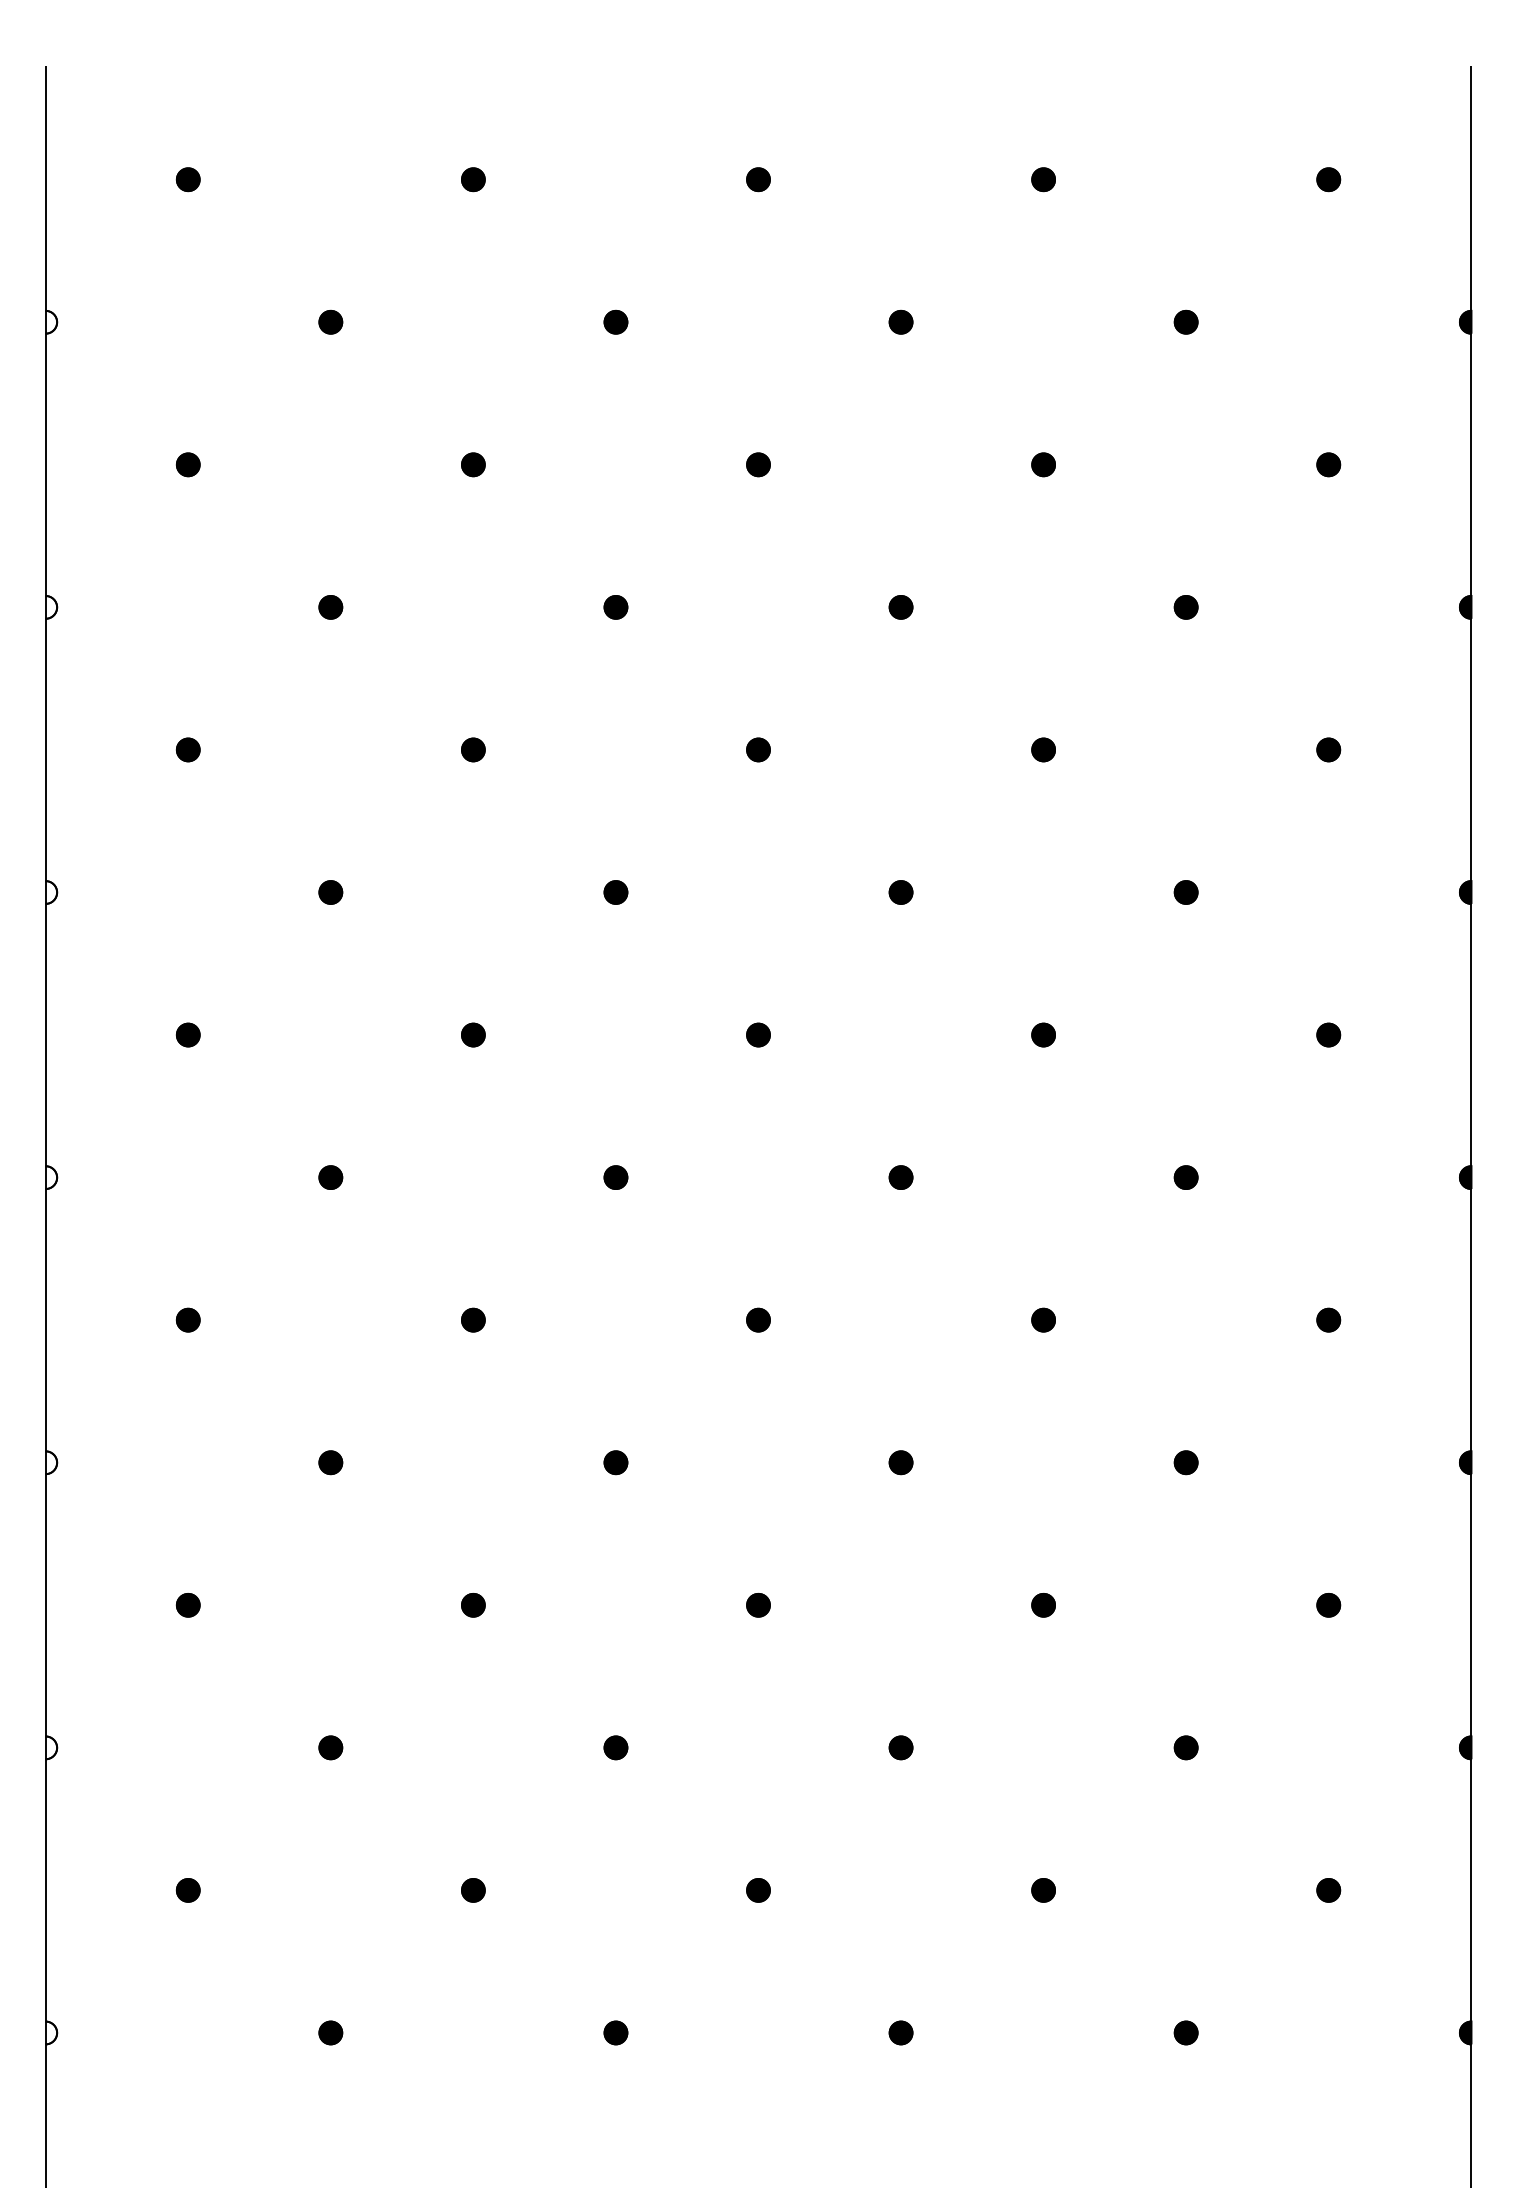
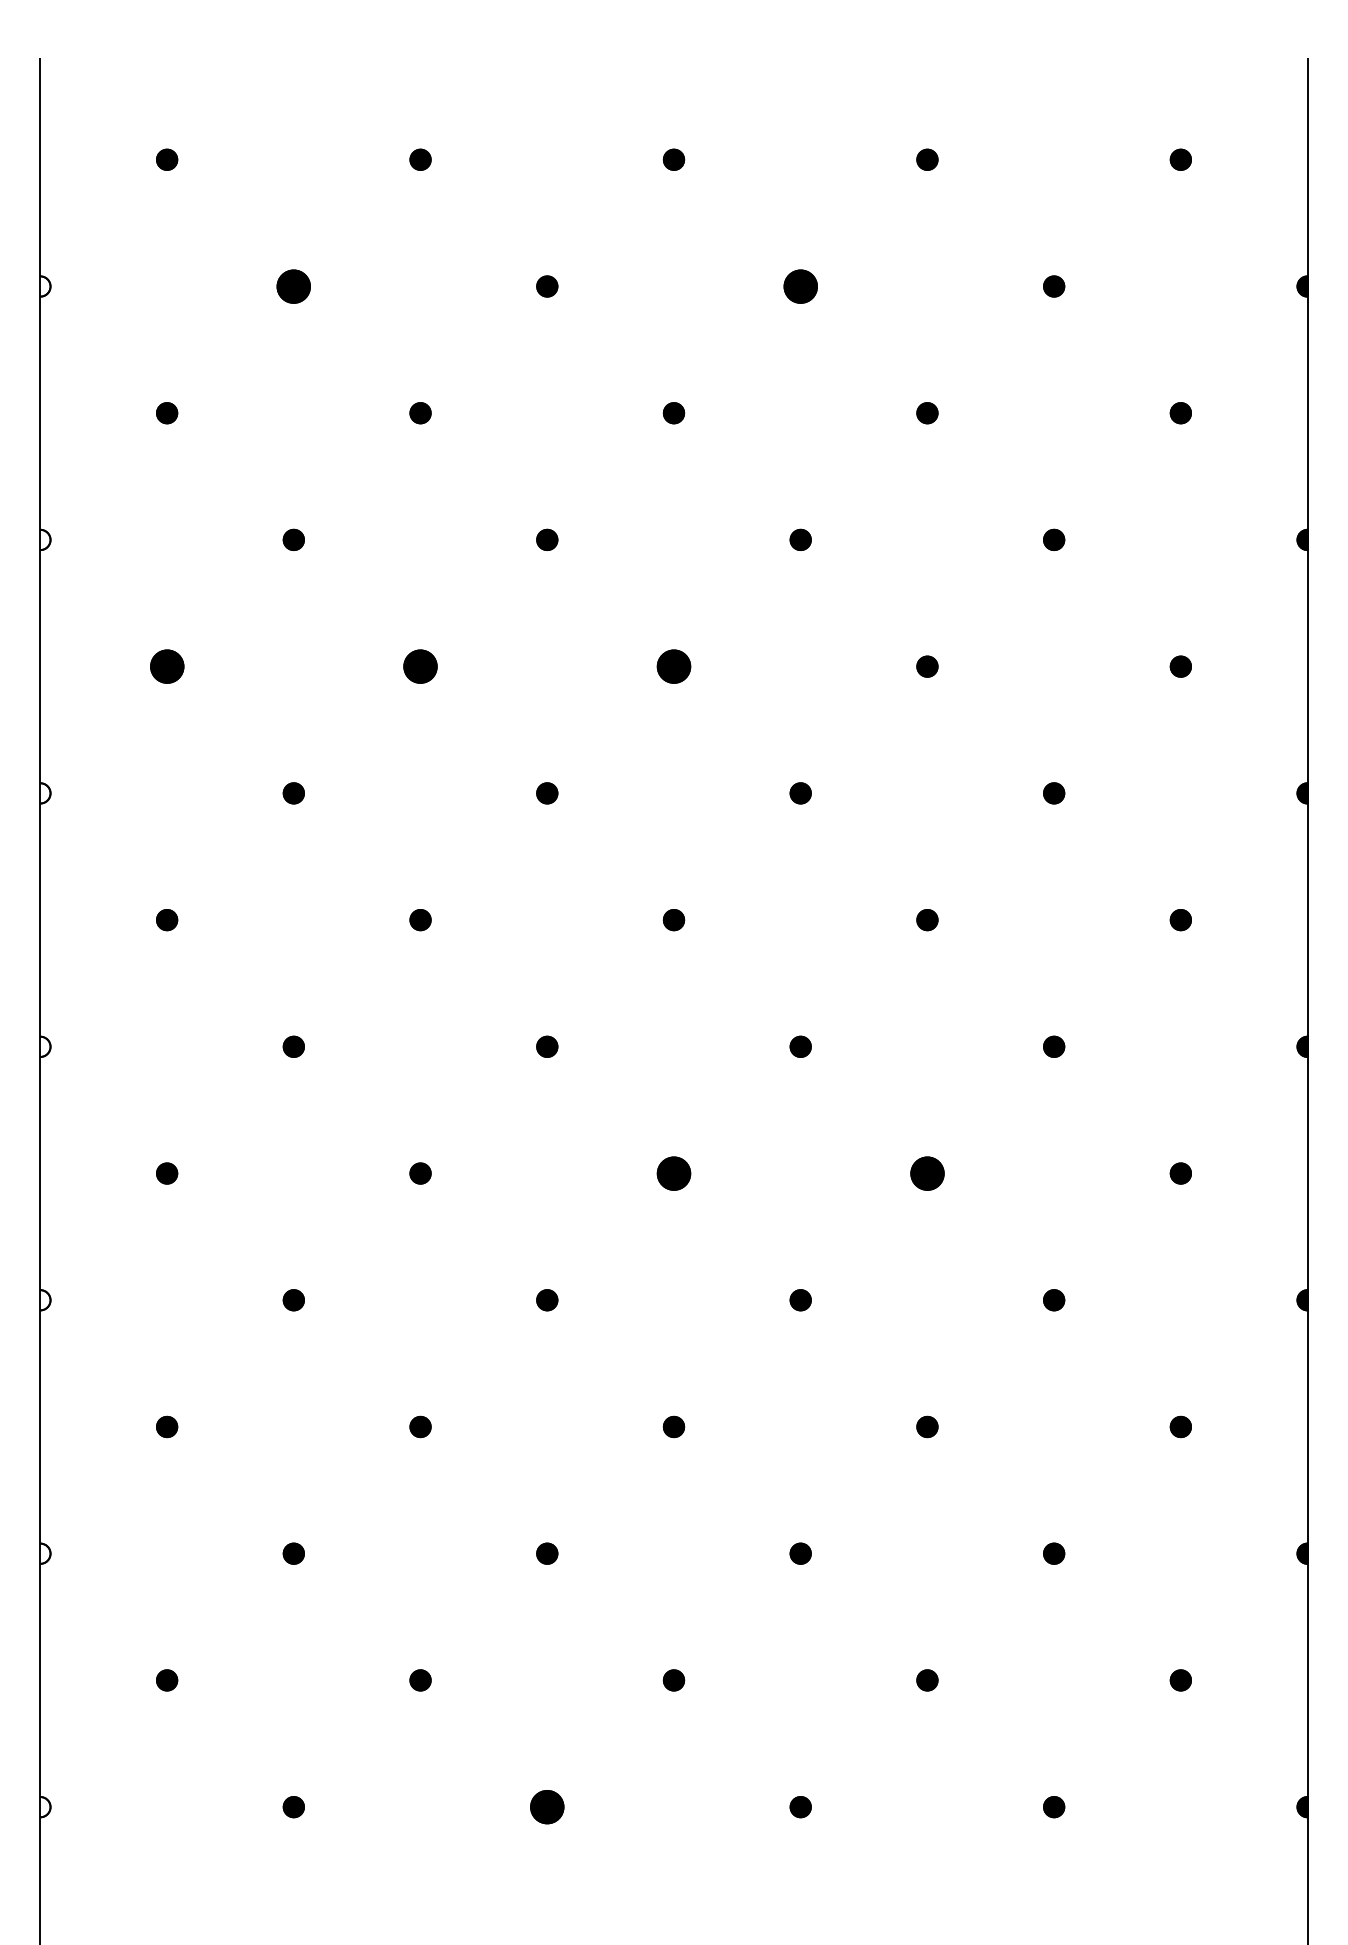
part: (330, 321) -> (293, 285), size x1.6
part: (900, 321) -> (800, 285), size x1.6
part: (187, 749) -> (166, 666), size x1.6
part: (473, 749) -> (420, 666), size x1.6
part: (758, 749) -> (674, 666), size x1.6
part: (758, 1319) -> (674, 1172), size x1.6
part: (1043, 1319) -> (927, 1172), size x1.6
part: (615, 2032) -> (546, 1806), size x1.6

